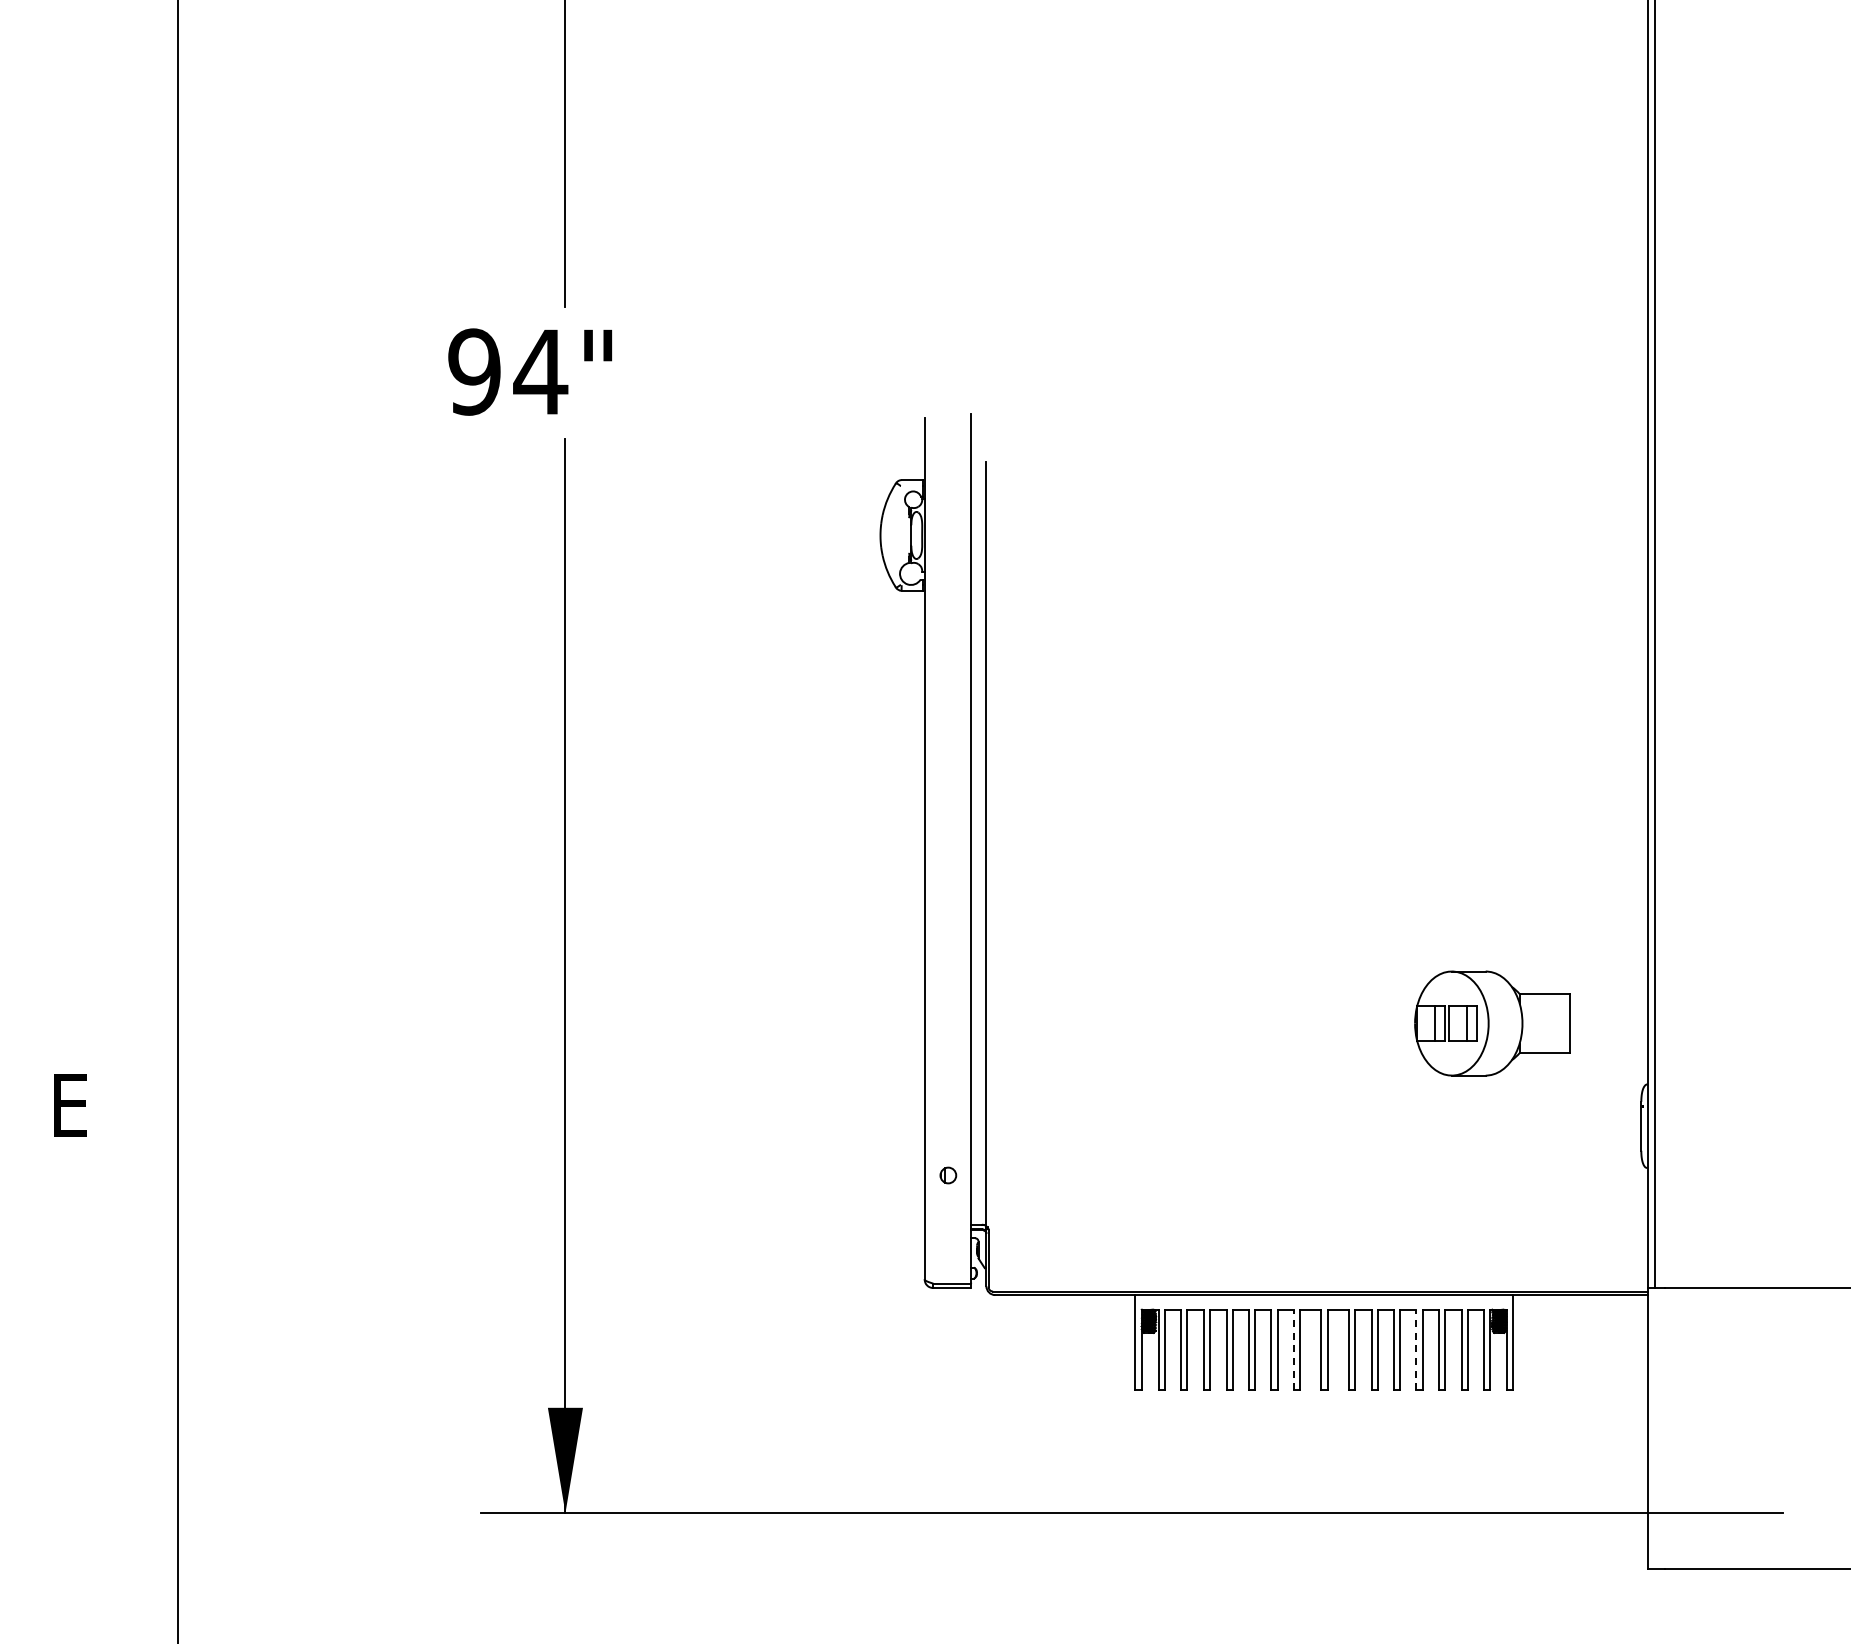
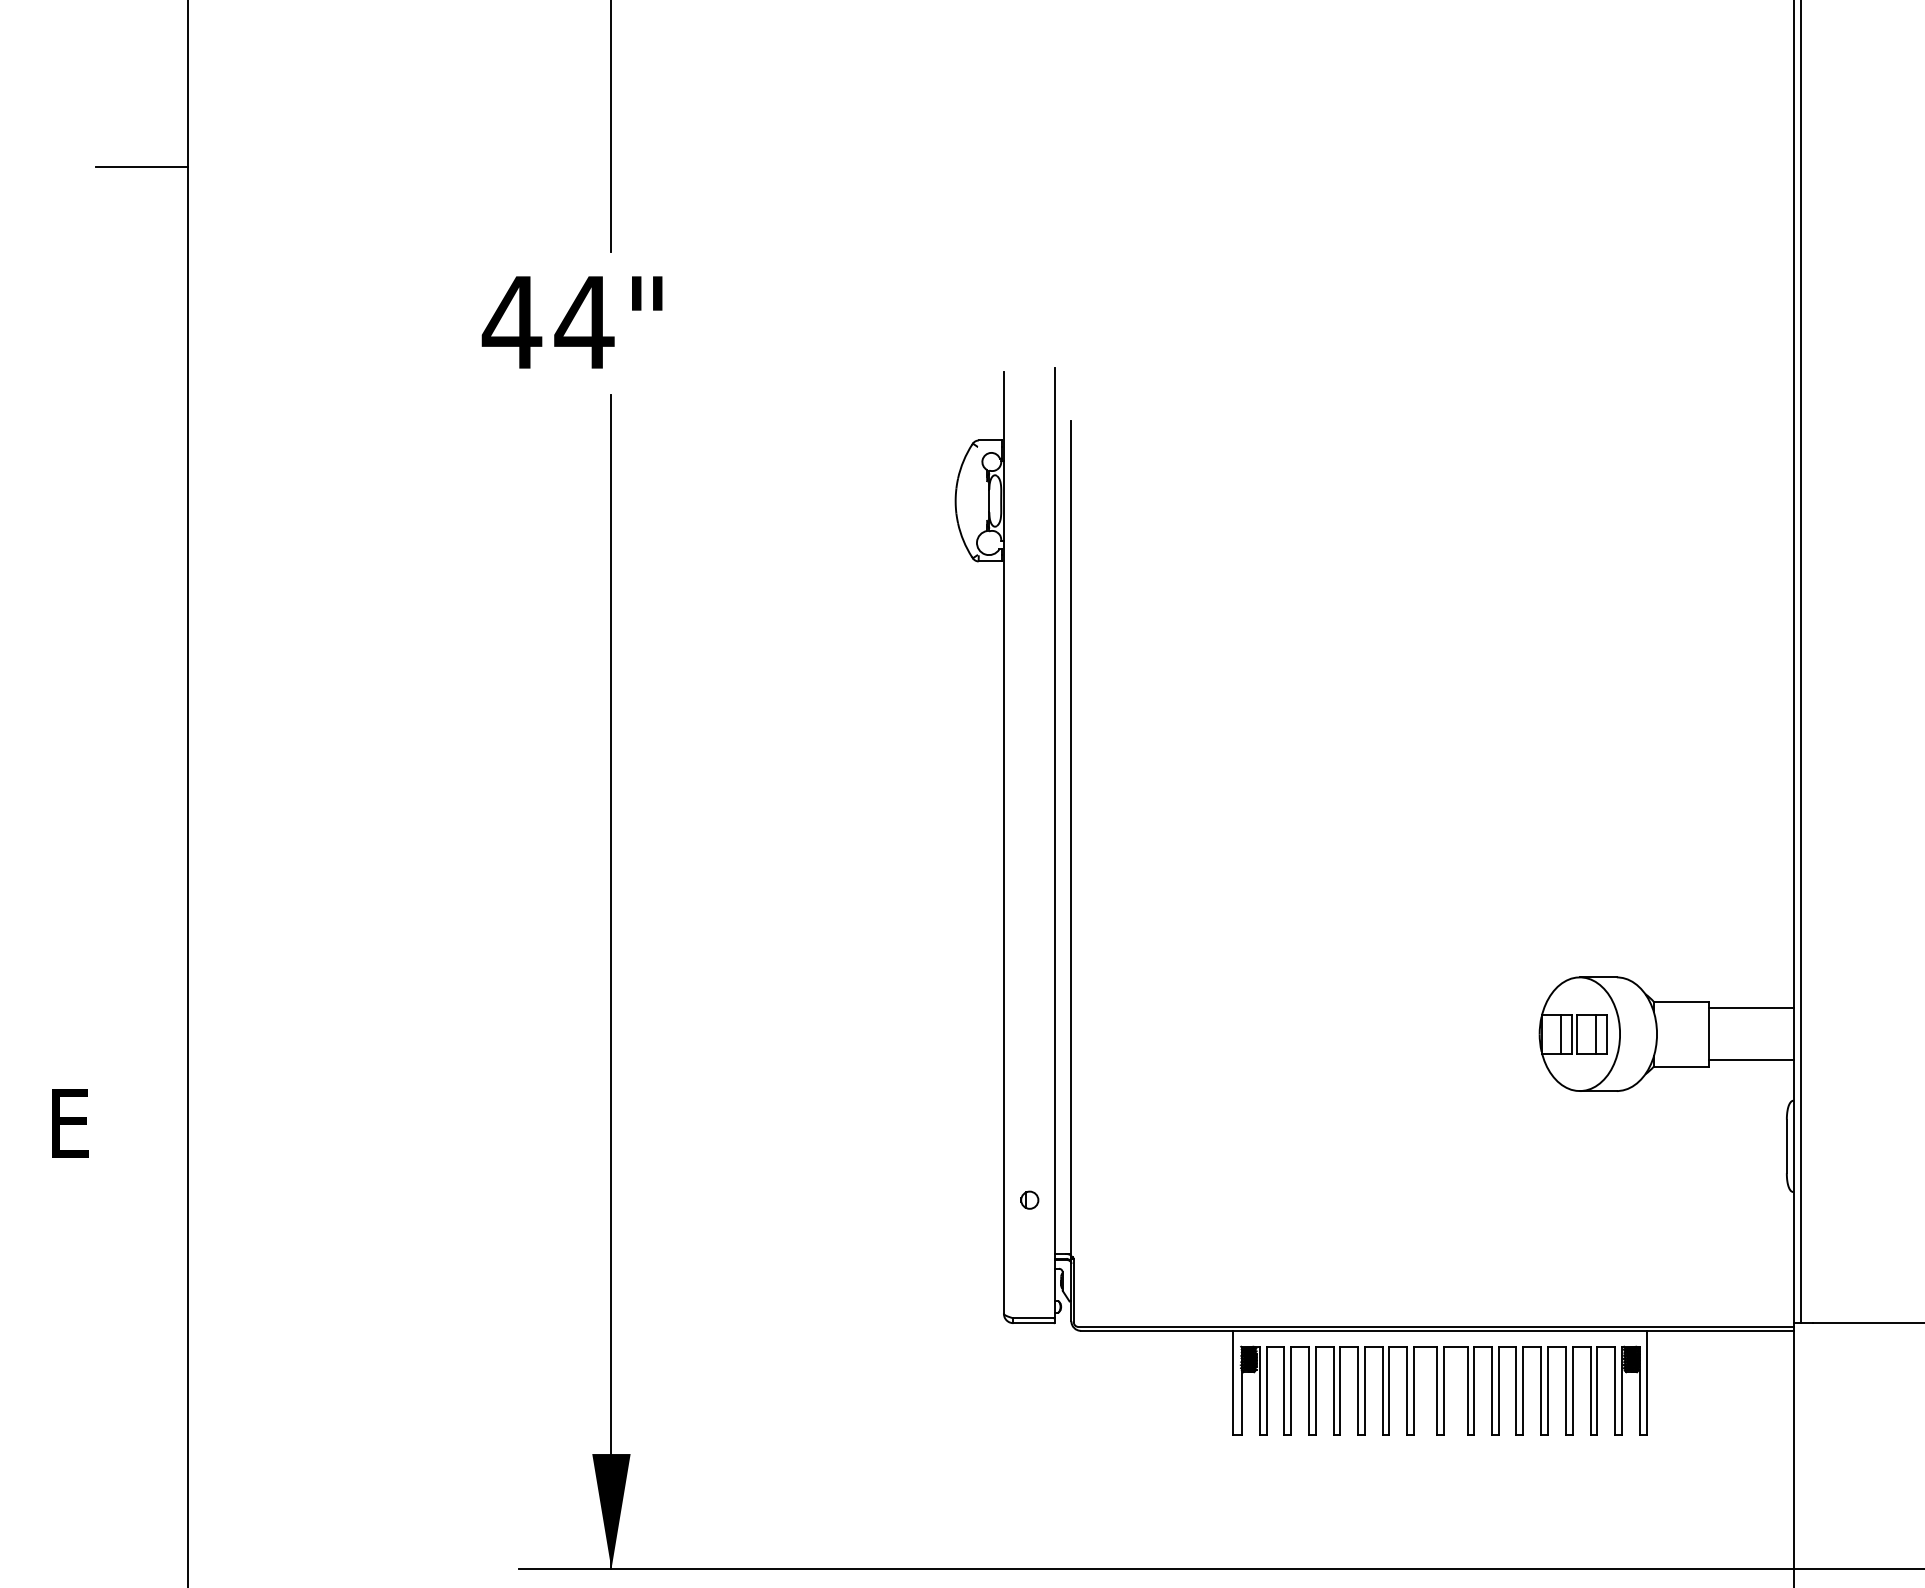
line: (135, 229) -> (141, 166), added
text: (474, 371) -> (512, 321), 94" -> 44"
line: (1608, 999) -> (1750, 1007), added
line: (1608, 1047) -> (1750, 1060), added
line: (1293, 1349) -> (1406, 1390), dashed -> solid
line: (1416, 1349) -> (1541, 1390), dashed -> solid

